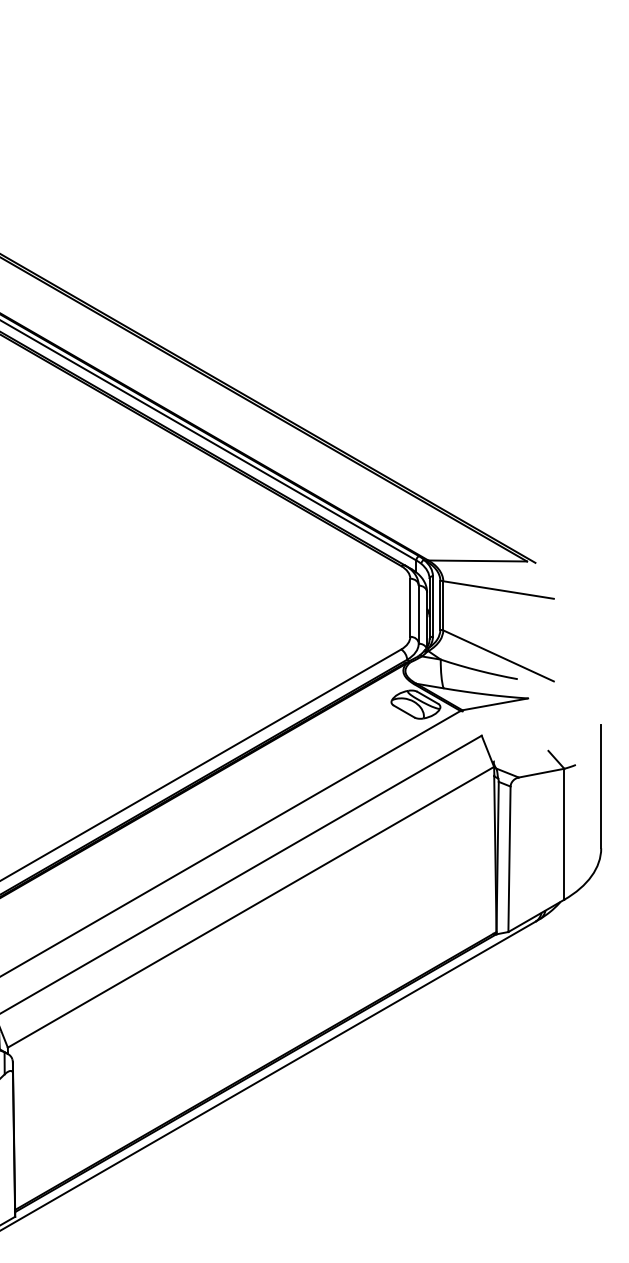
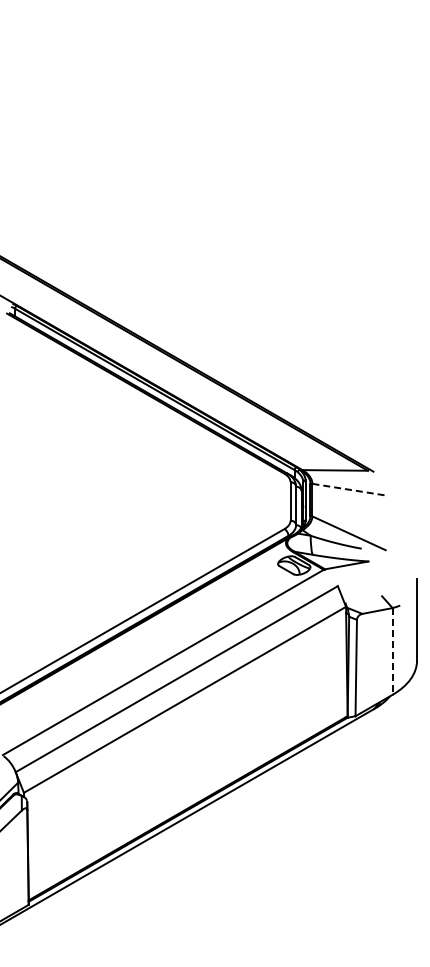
line: (499, 589) -> (349, 489), solid -> dashed
line: (564, 834) -> (392, 651), solid -> dashed

